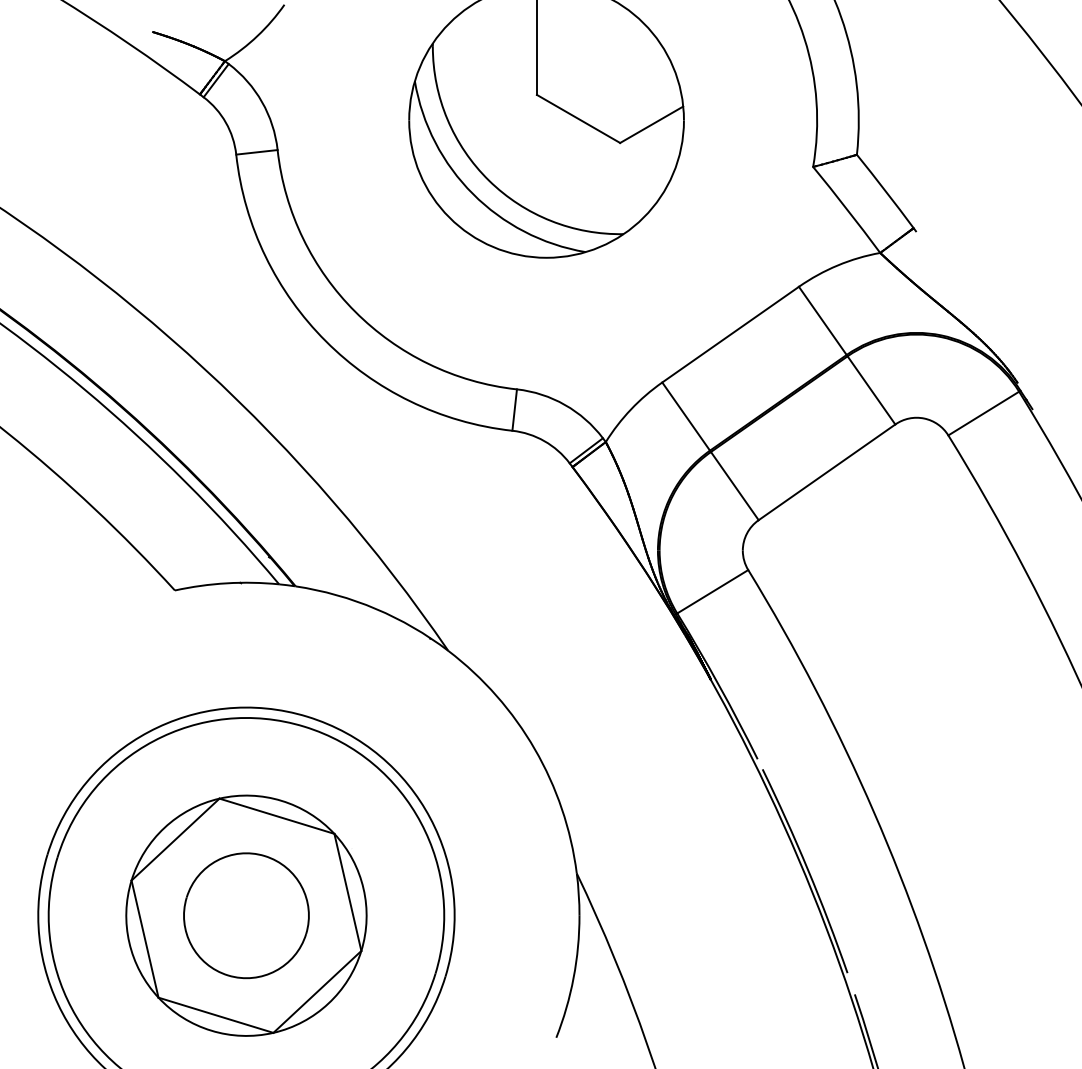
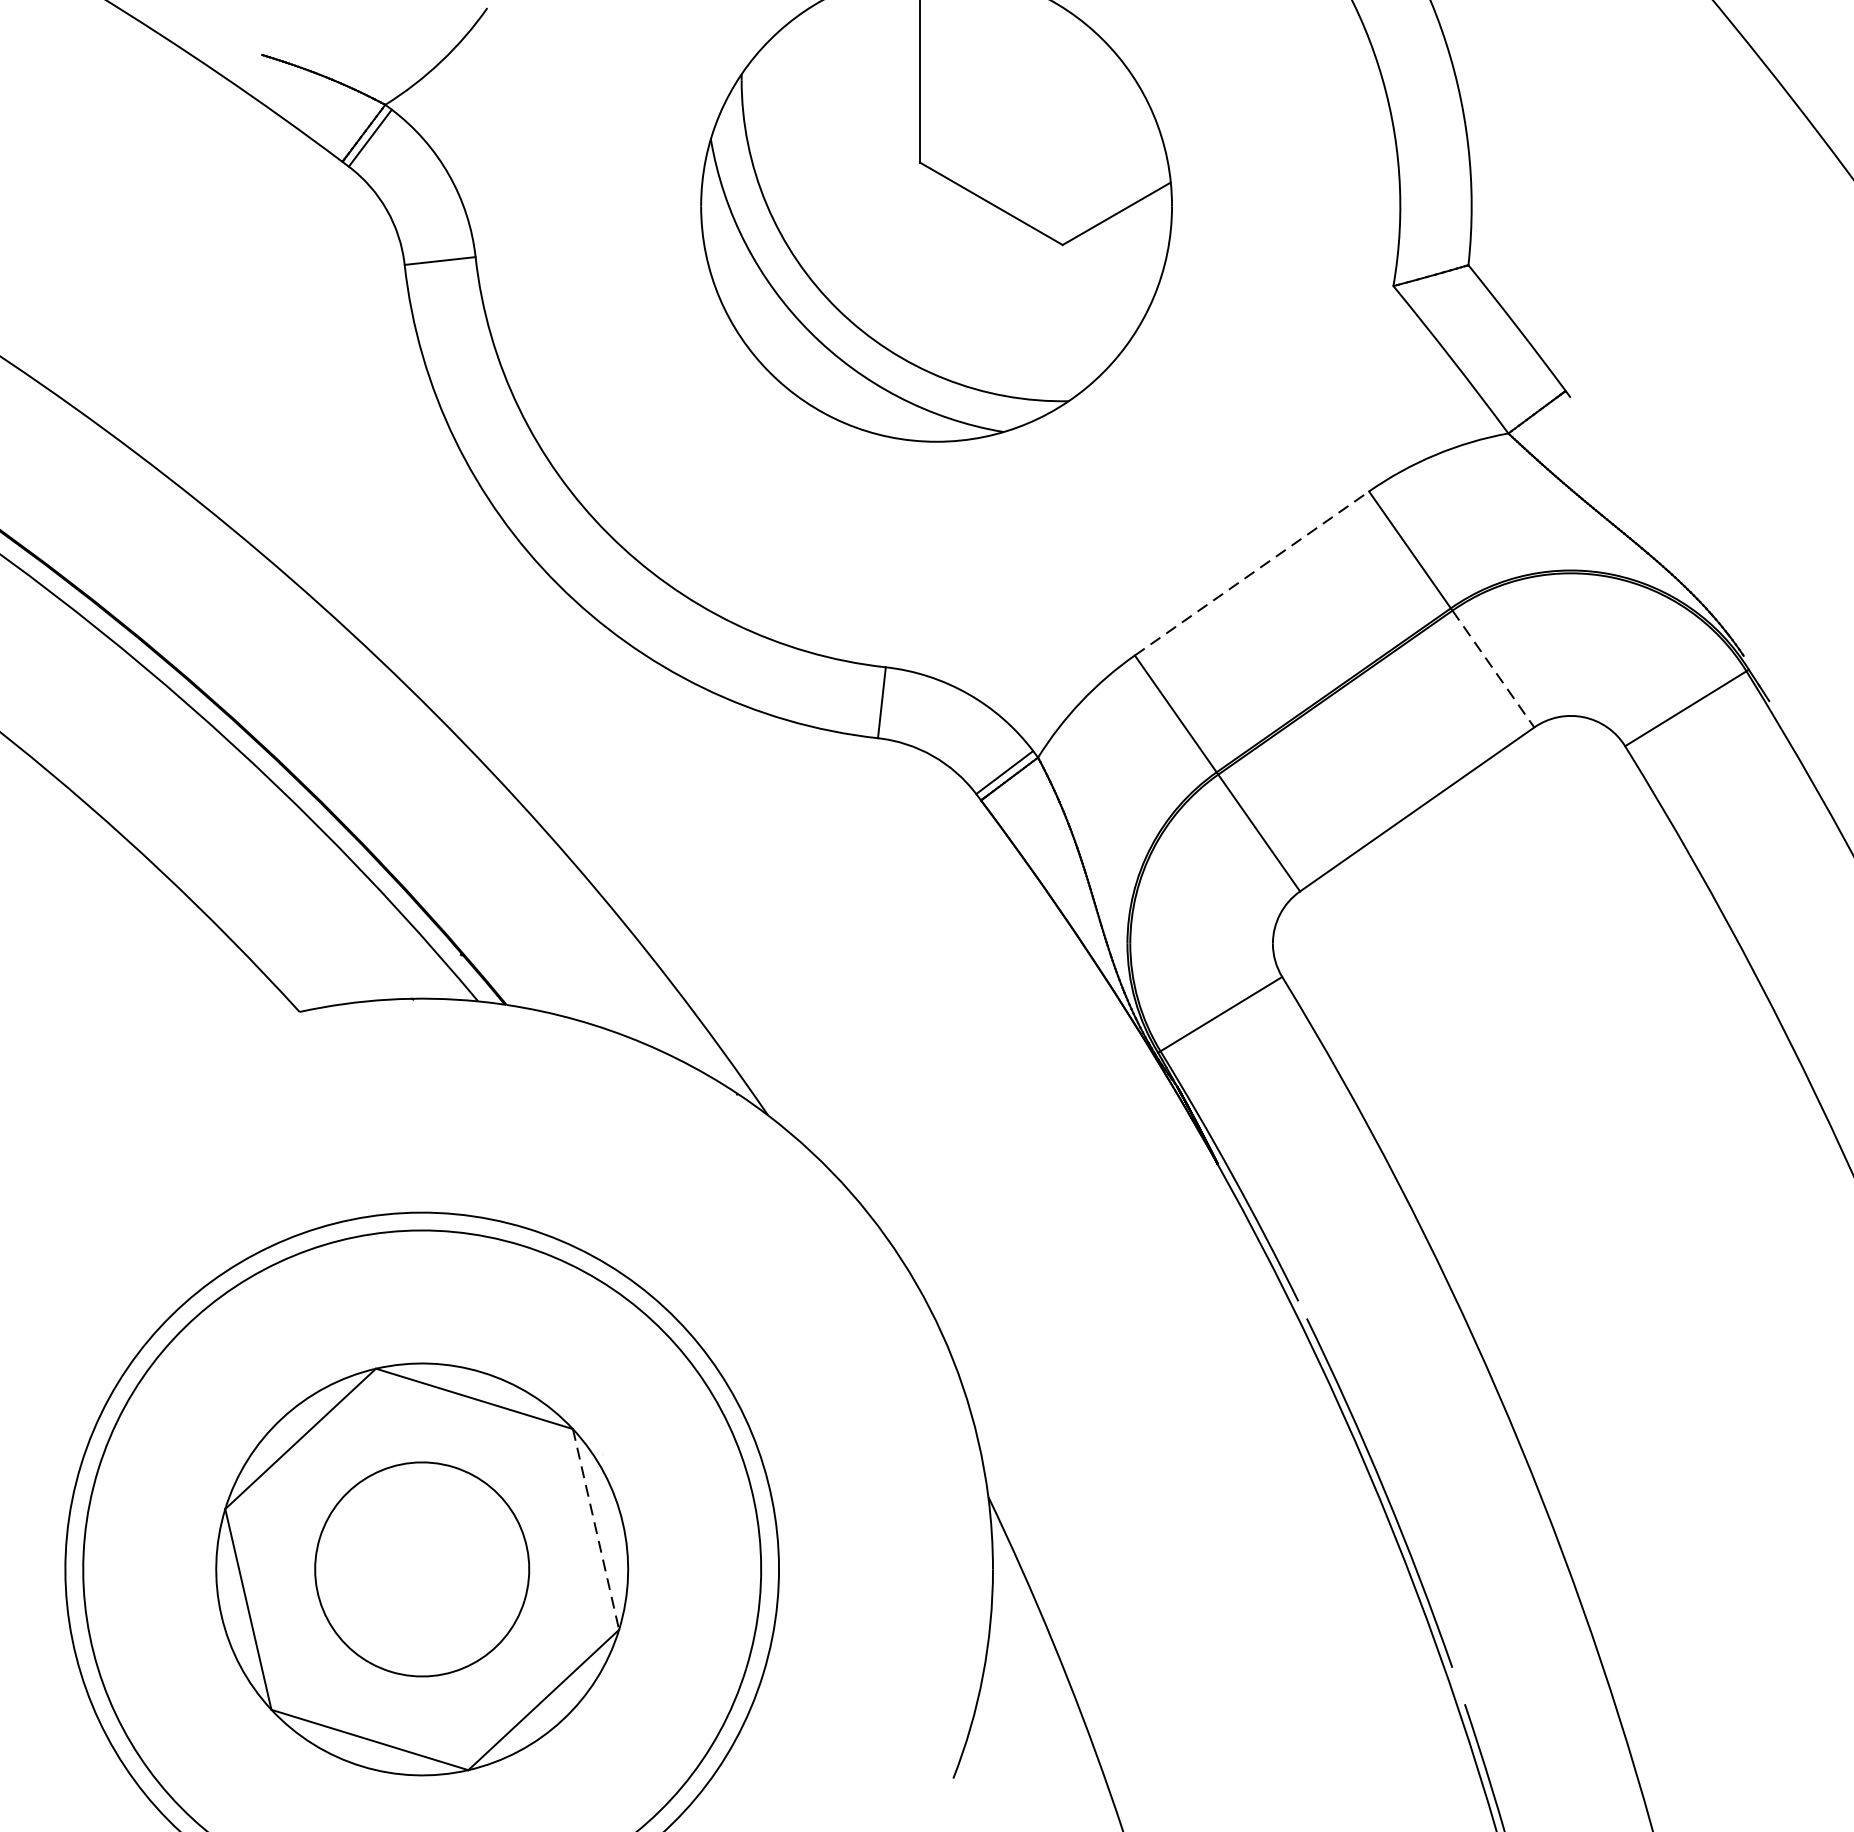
line: (731, 334) -> (1253, 573), solid -> dashed
line: (871, 390) -> (1493, 669), solid -> dashed
line: (348, 892) -> (597, 1529), solid -> dashed

